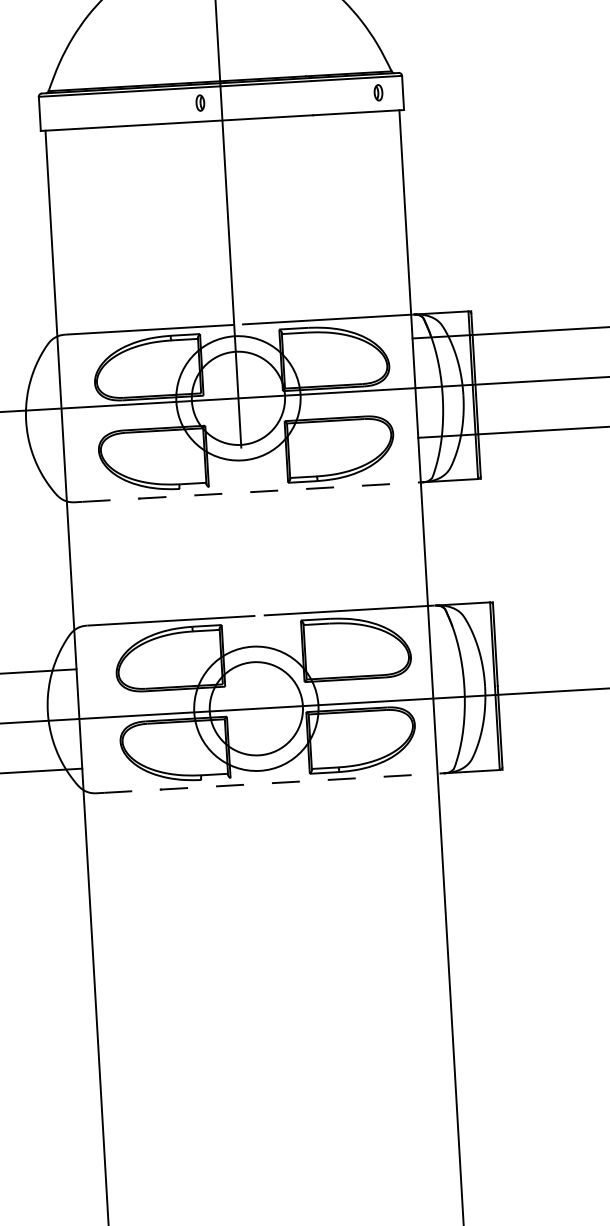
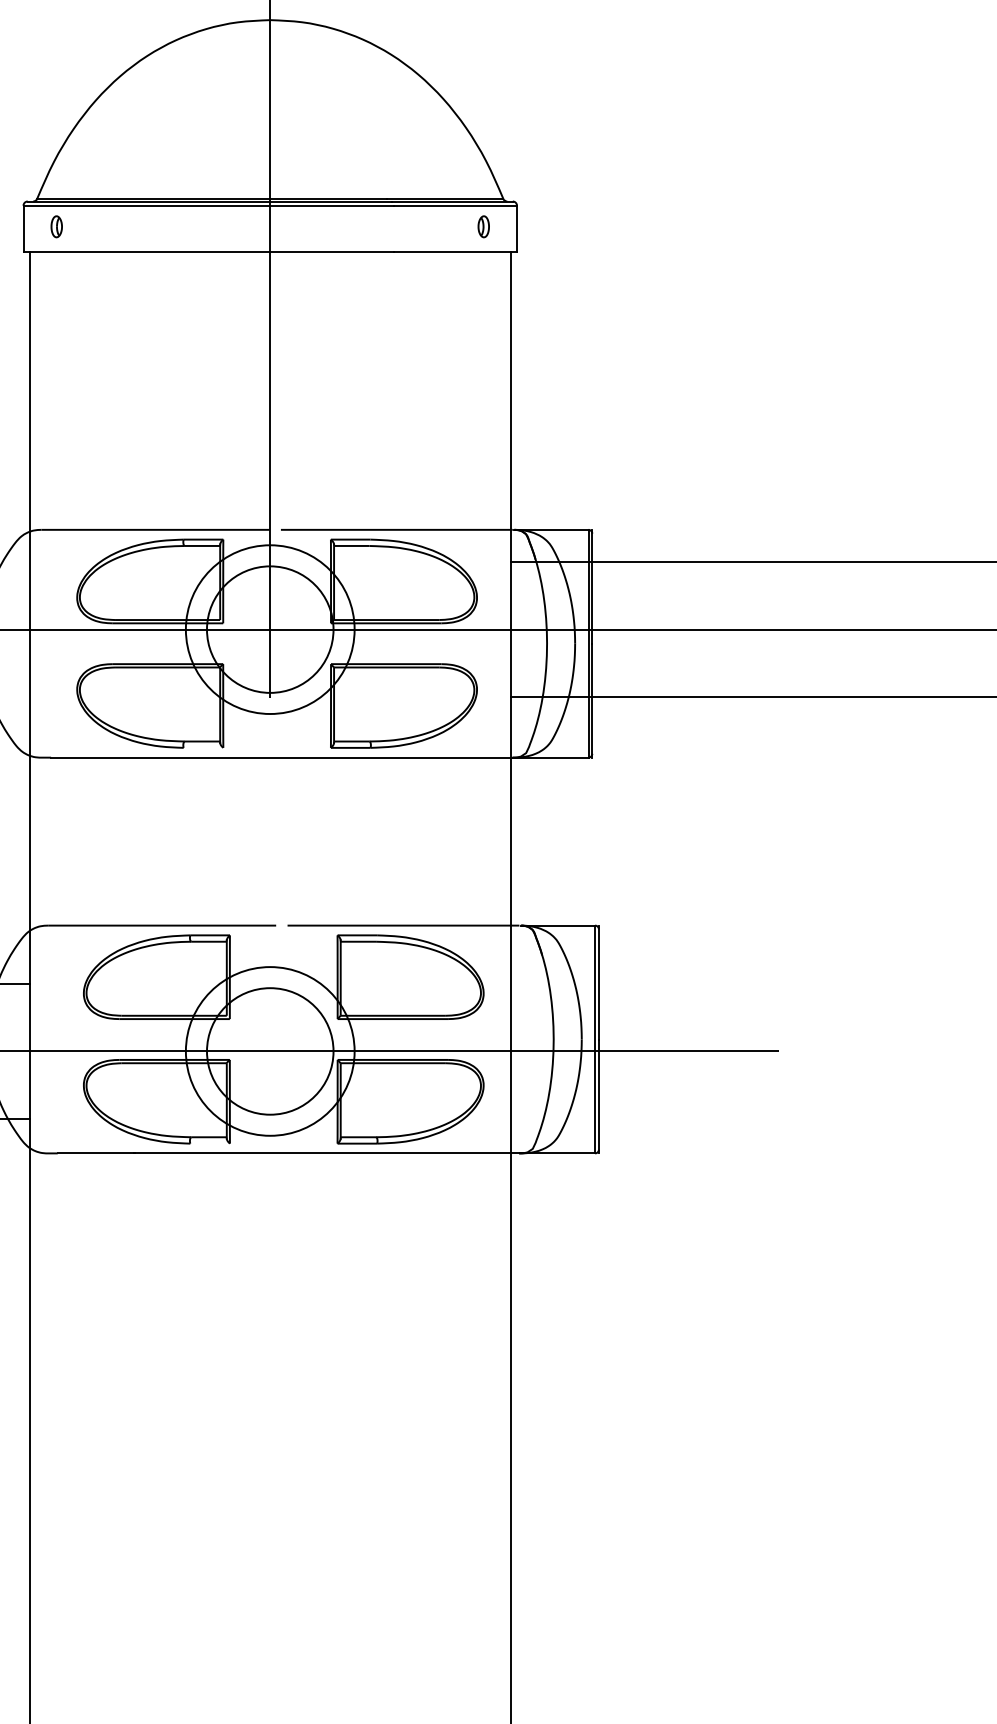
part: (200, 102) -> (56, 226), moved
line: (252, 491) -> (282, 757), dashed -> solid
line: (274, 783) -> (289, 1153), dashed -> solid

